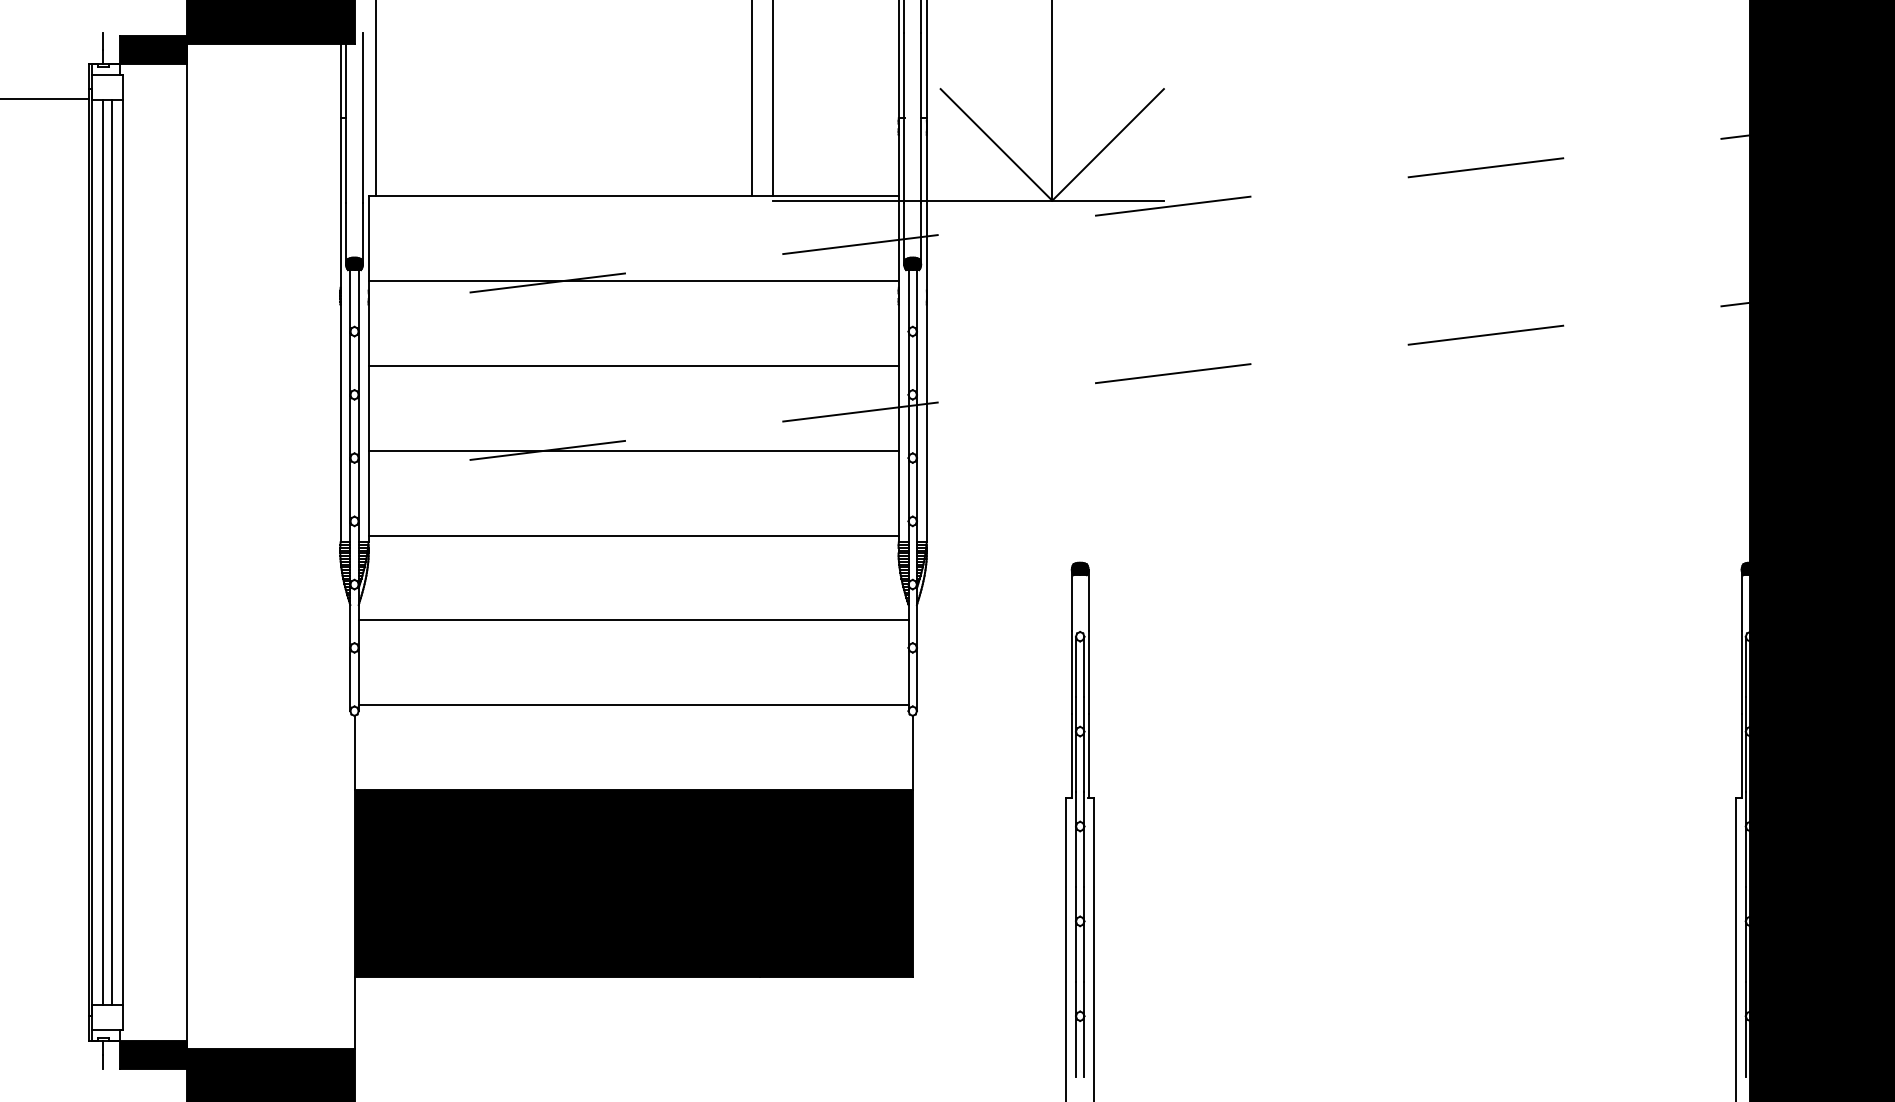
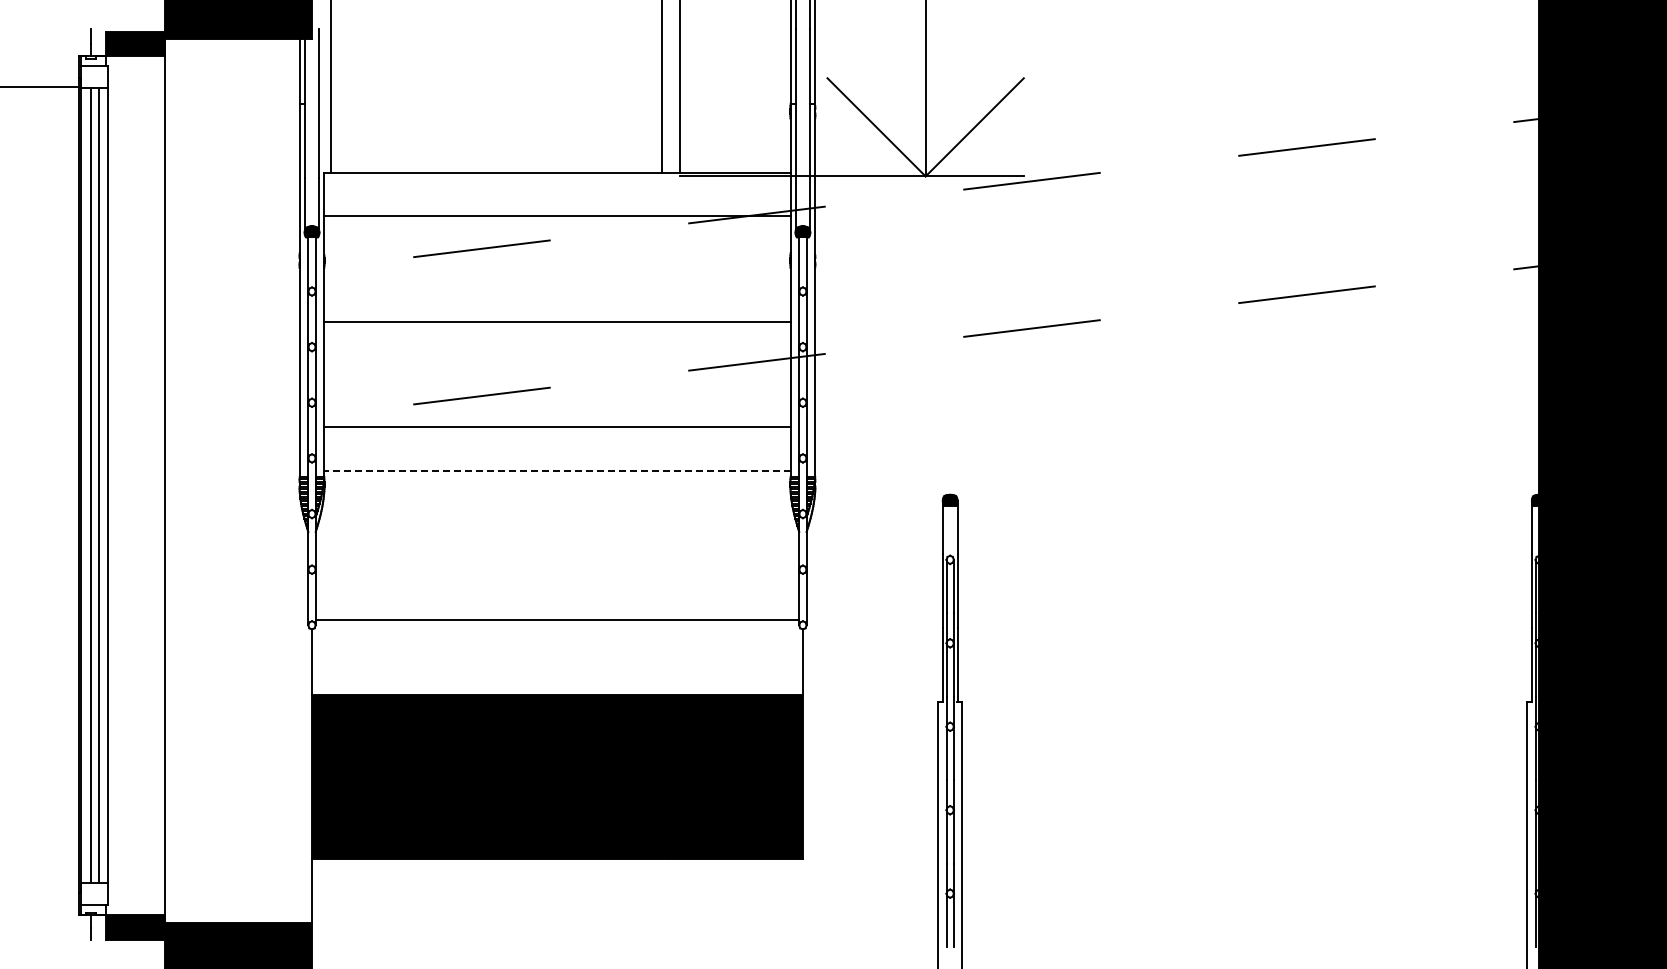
line: (633, 281) -> (557, 216), moved
line: (633, 450) -> (557, 427), moved
line: (632, 535) -> (556, 470), solid -> dashed
line: (633, 620) -> (557, 545), removed

